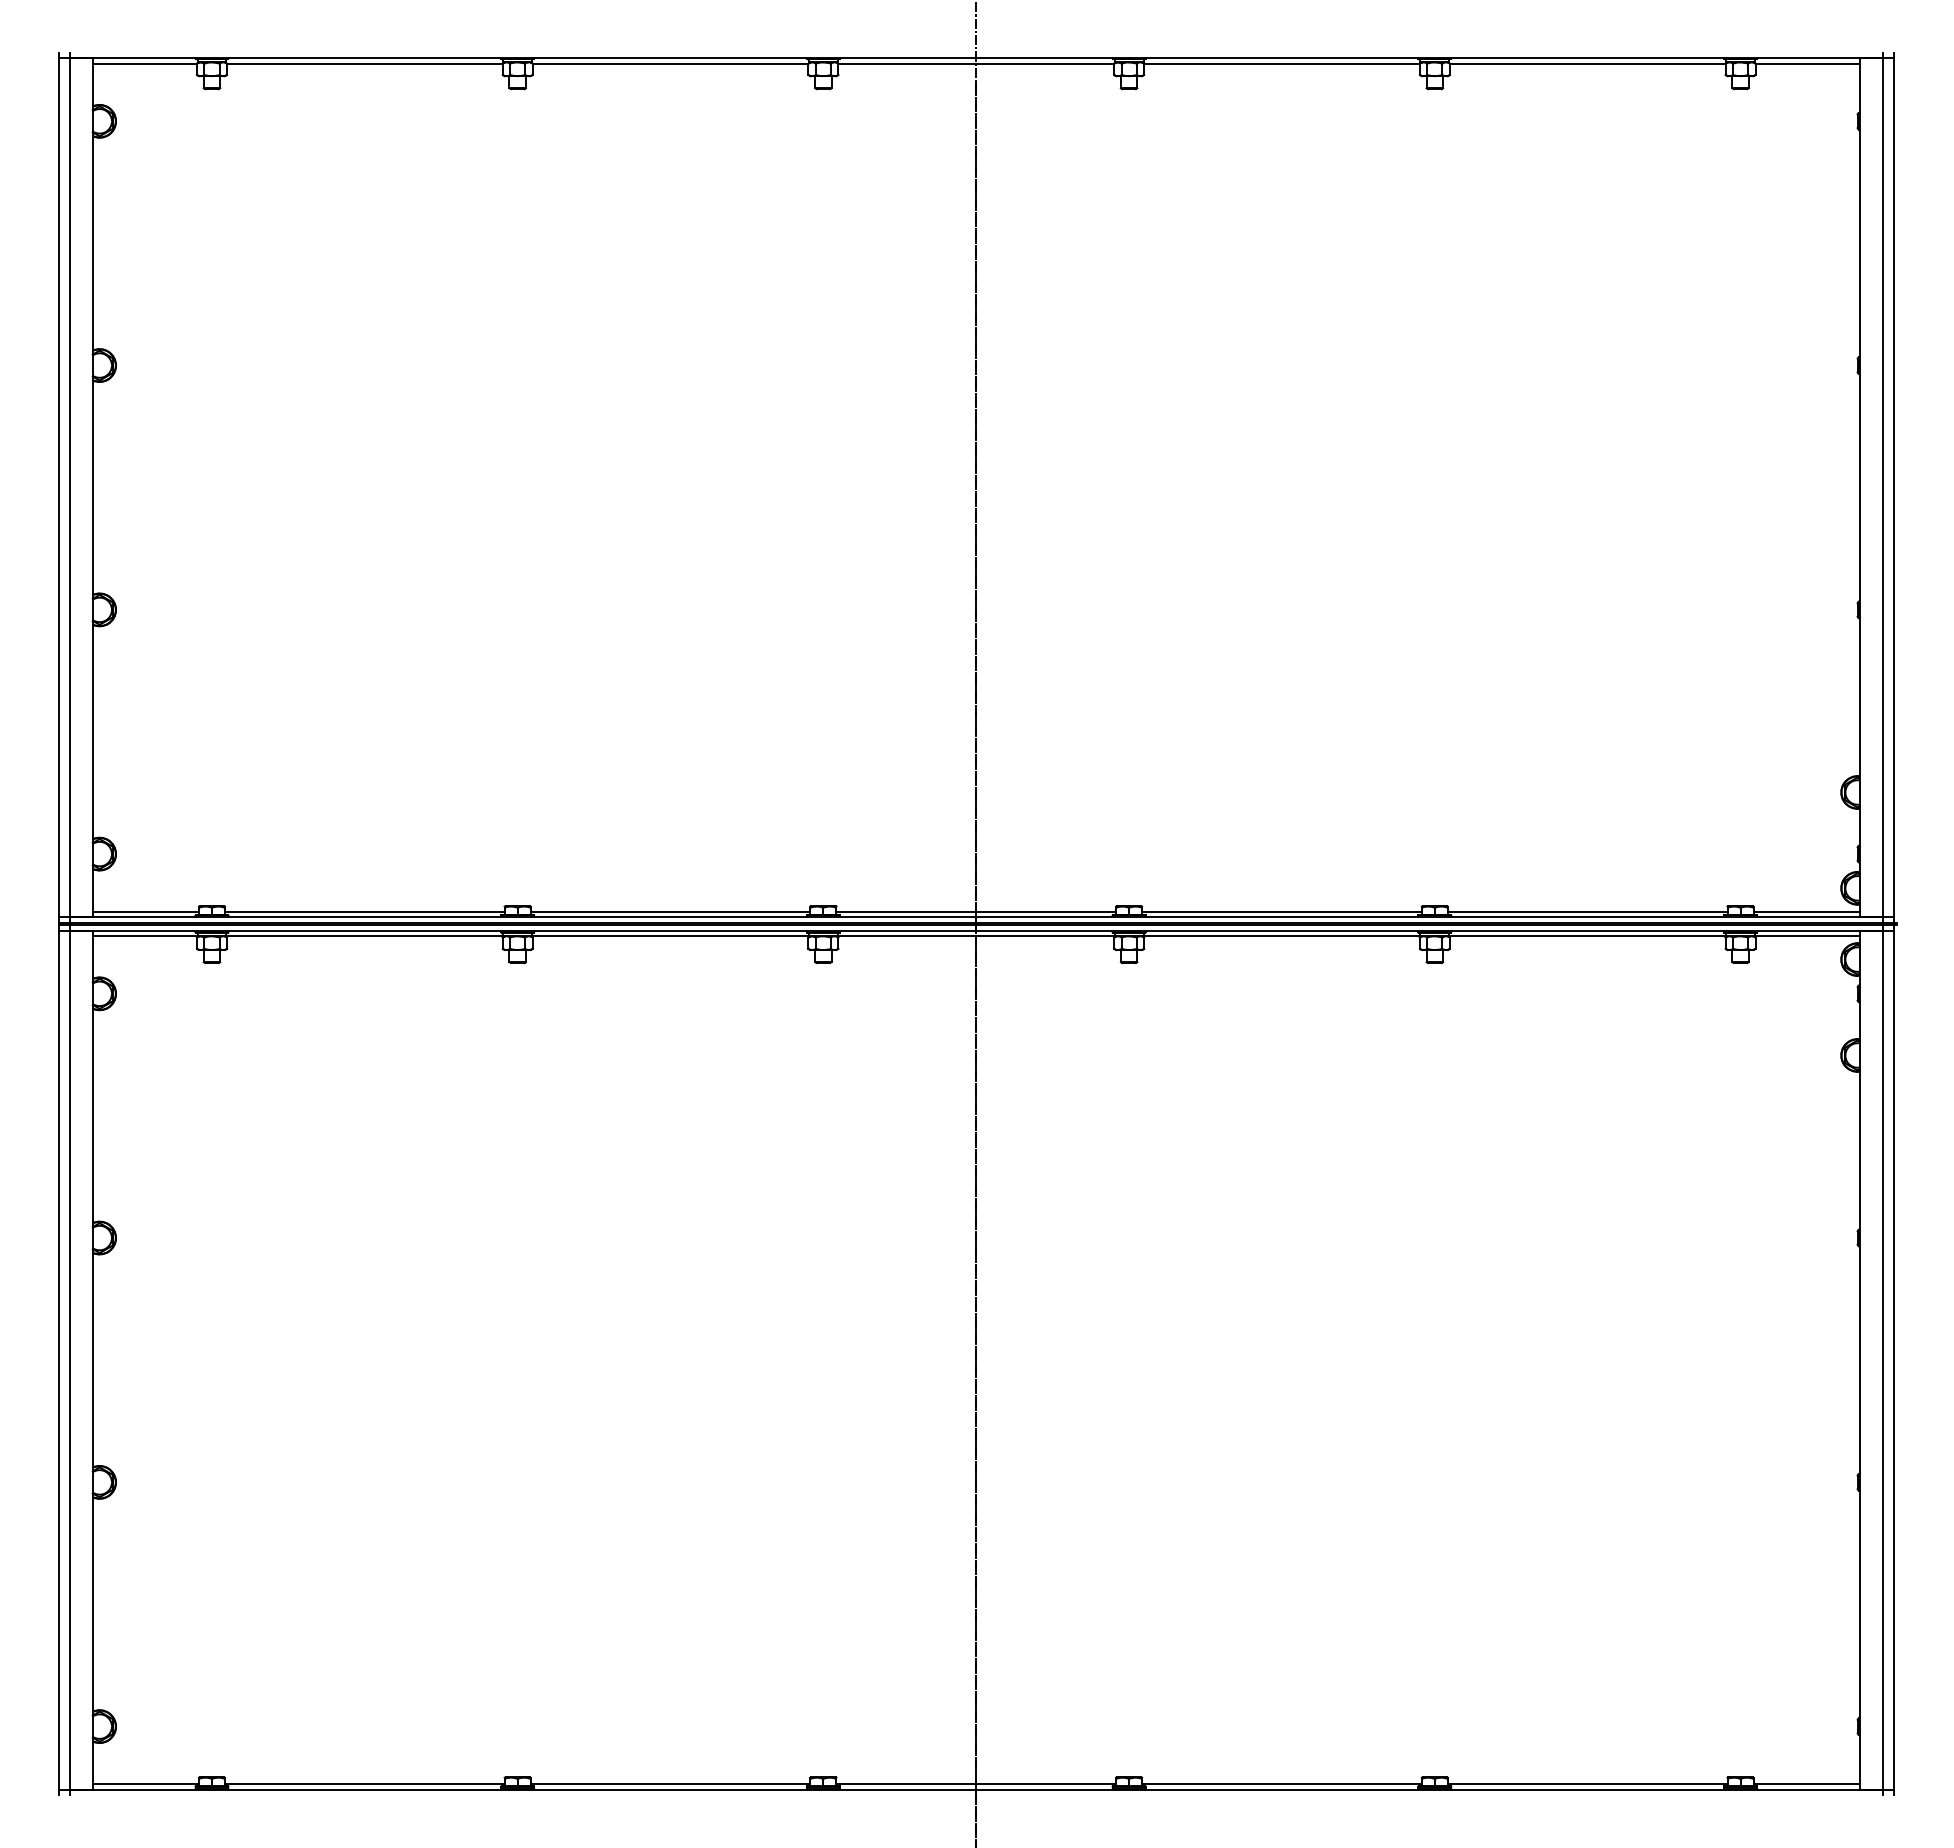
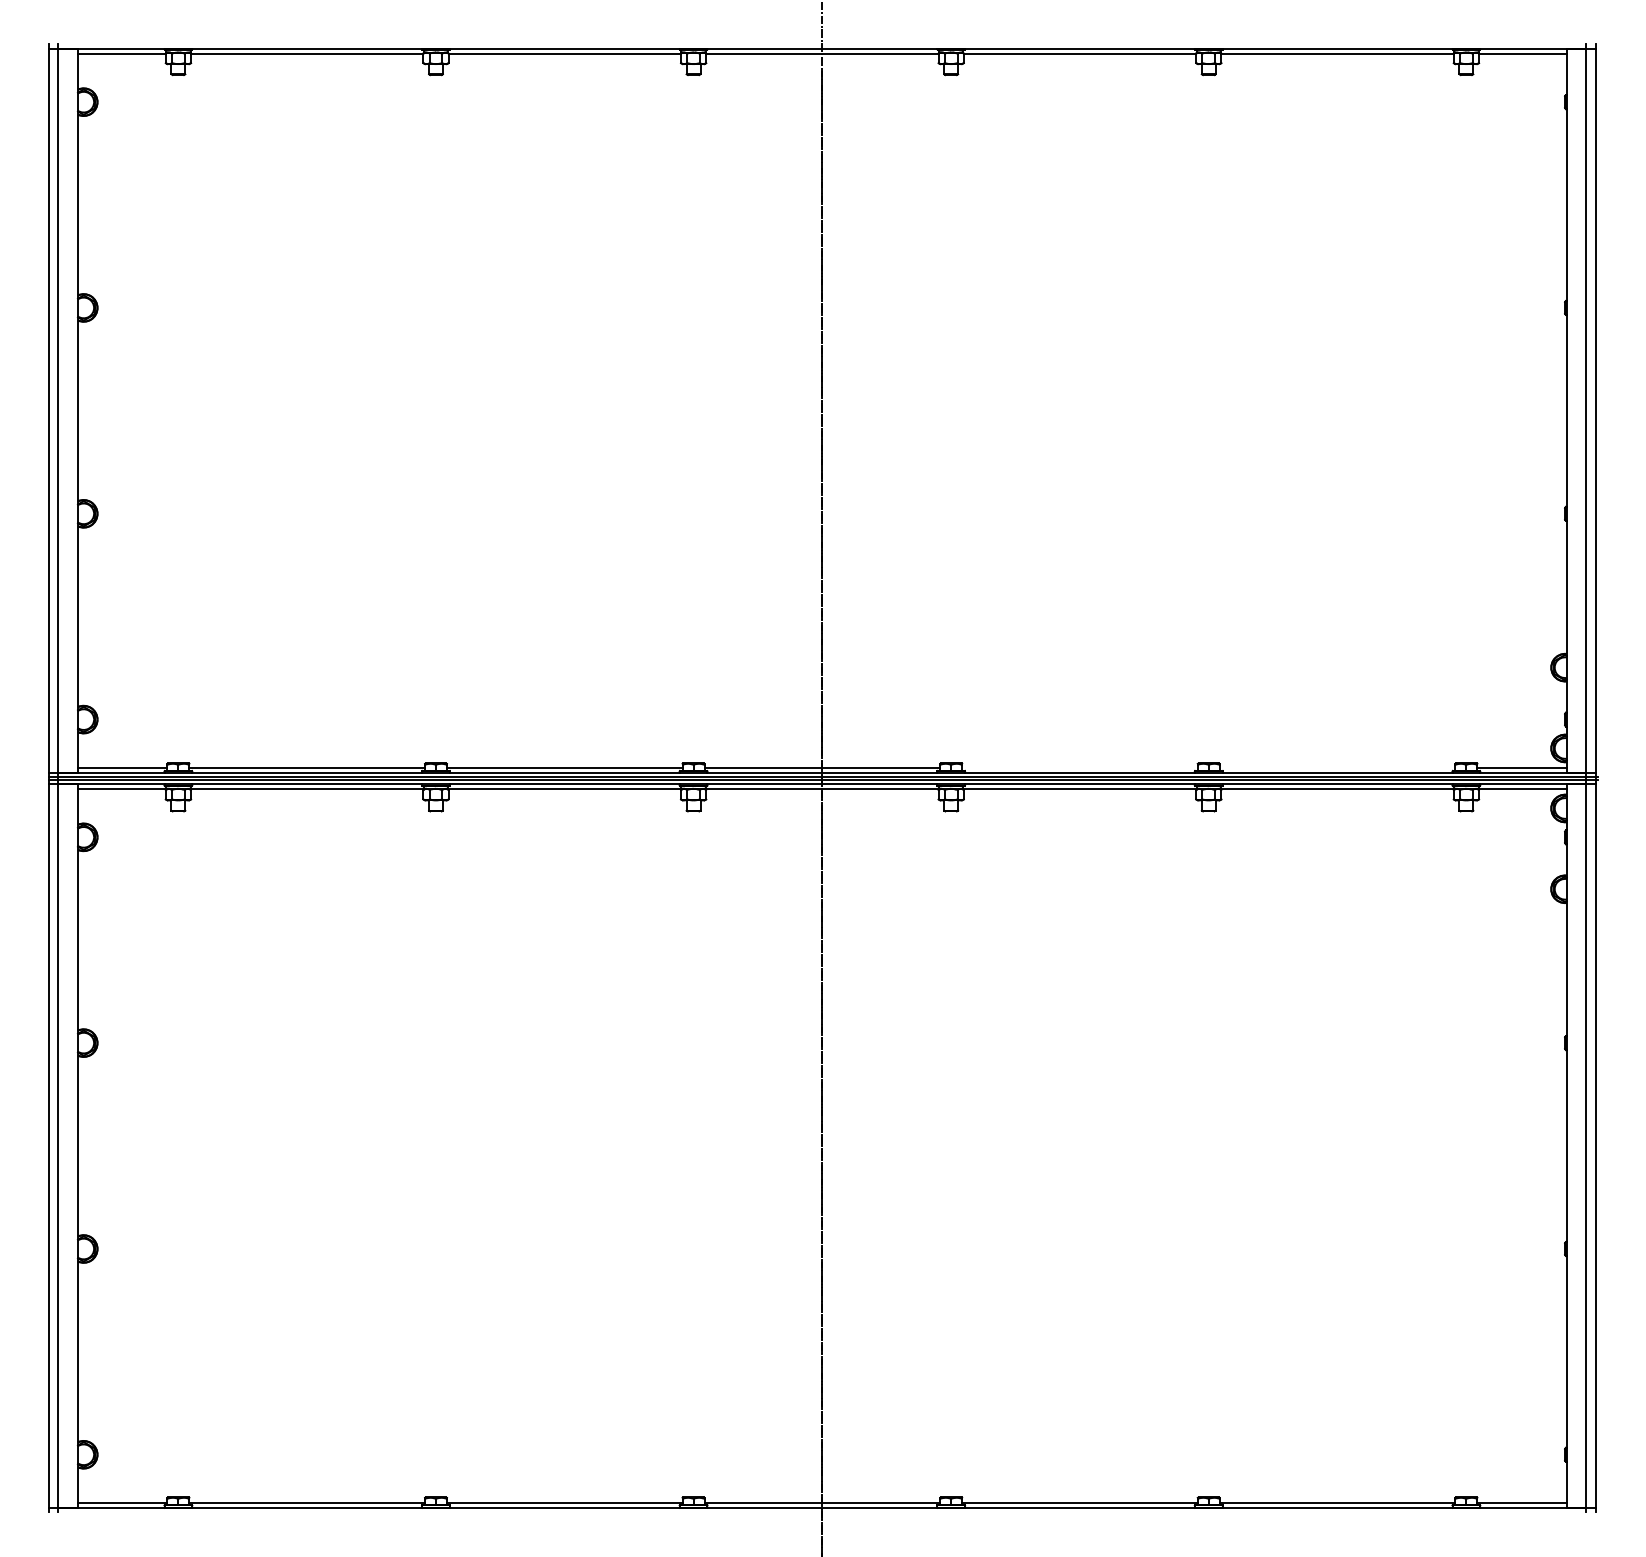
line: (1281, 911) -> (1079, 767), removed
line: (1587, 911) -> (1337, 767), removed

